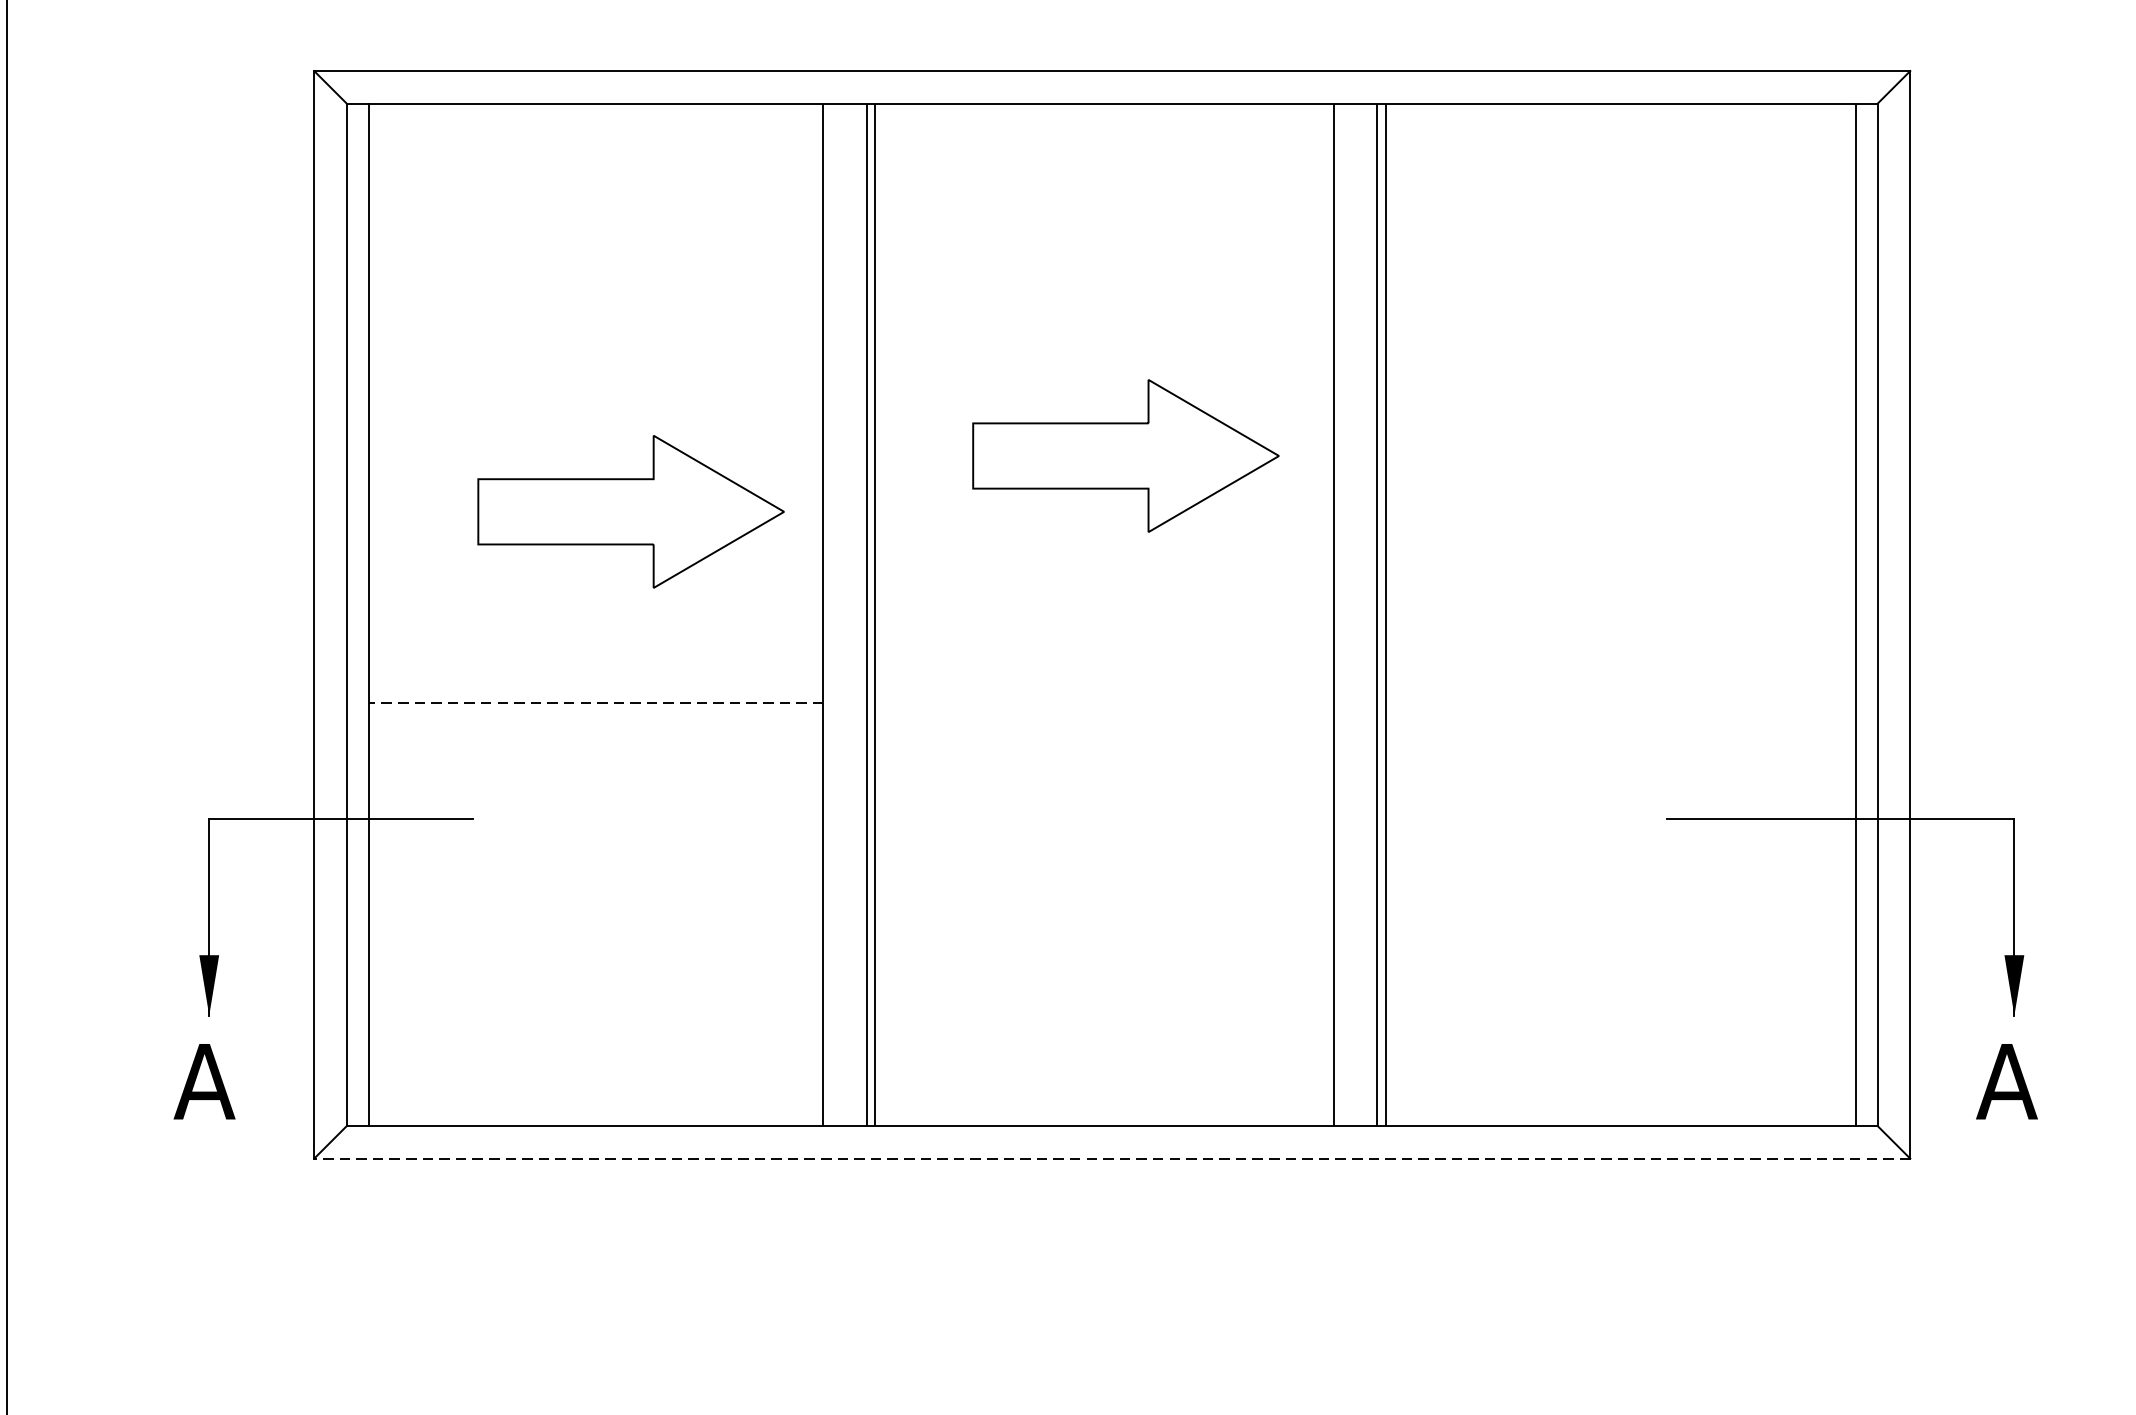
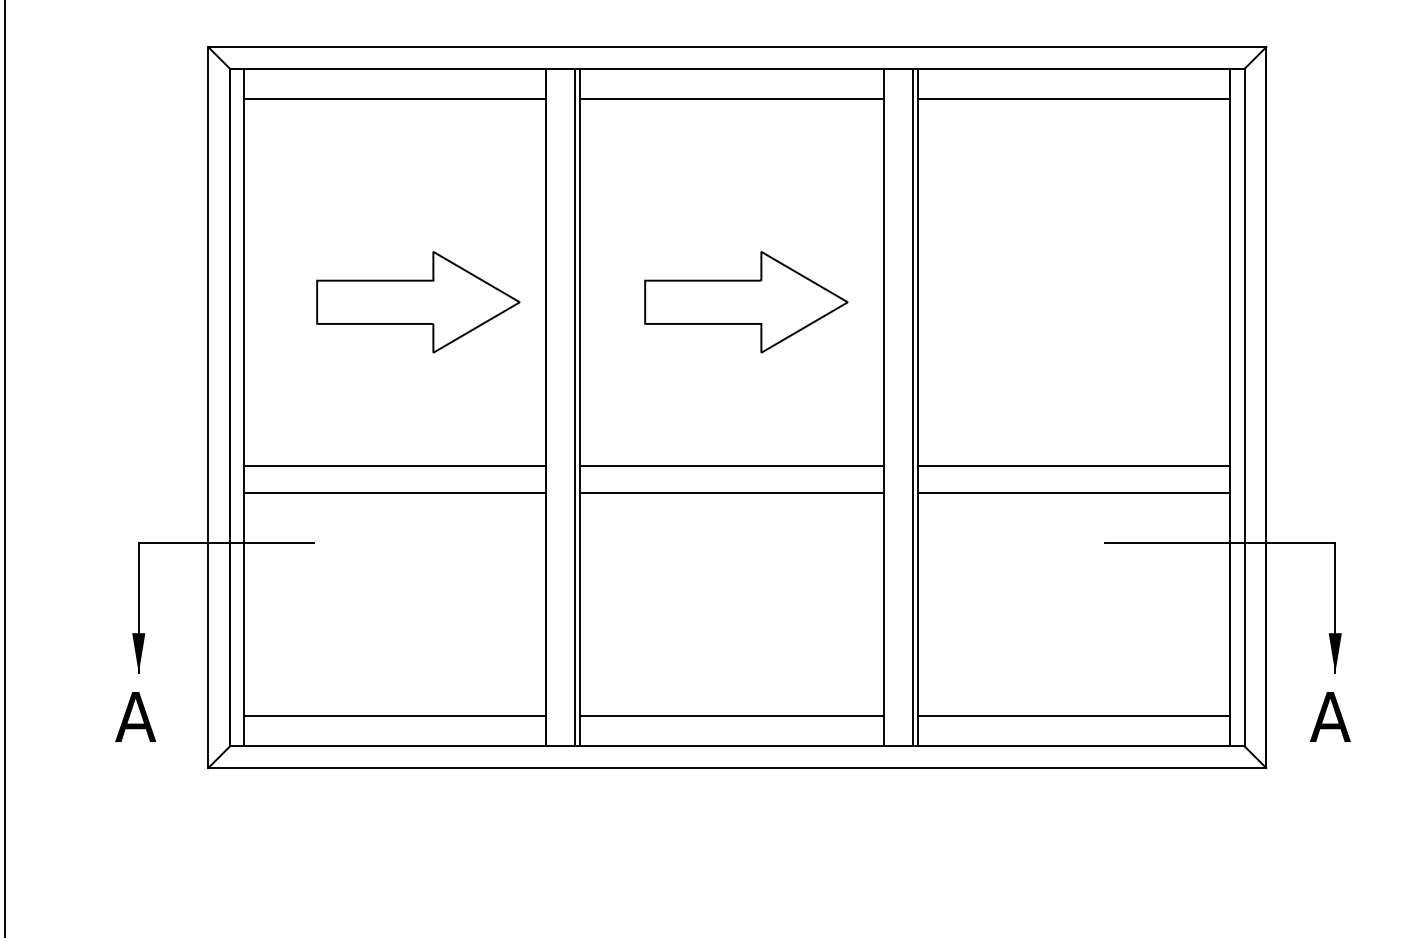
line: (595, 150) -> (394, 99), added
line: (1104, 150) -> (732, 99), added
line: (1620, 150) -> (1074, 99), added
part: (631, 512) -> (418, 302), moved
line: (596, 703) -> (395, 466), dashed -> solid
line: (1104, 703) -> (732, 466), added
line: (1620, 703) -> (1074, 466), added
line: (595, 744) -> (394, 493), added
line: (1104, 744) -> (732, 493), added
line: (1620, 744) -> (1074, 493), added
line: (595, 1079) -> (394, 715), added
line: (1104, 1079) -> (732, 715), added
line: (1620, 1079) -> (1074, 715), added
line: (1112, 1159) -> (737, 768), dashed -> solid

